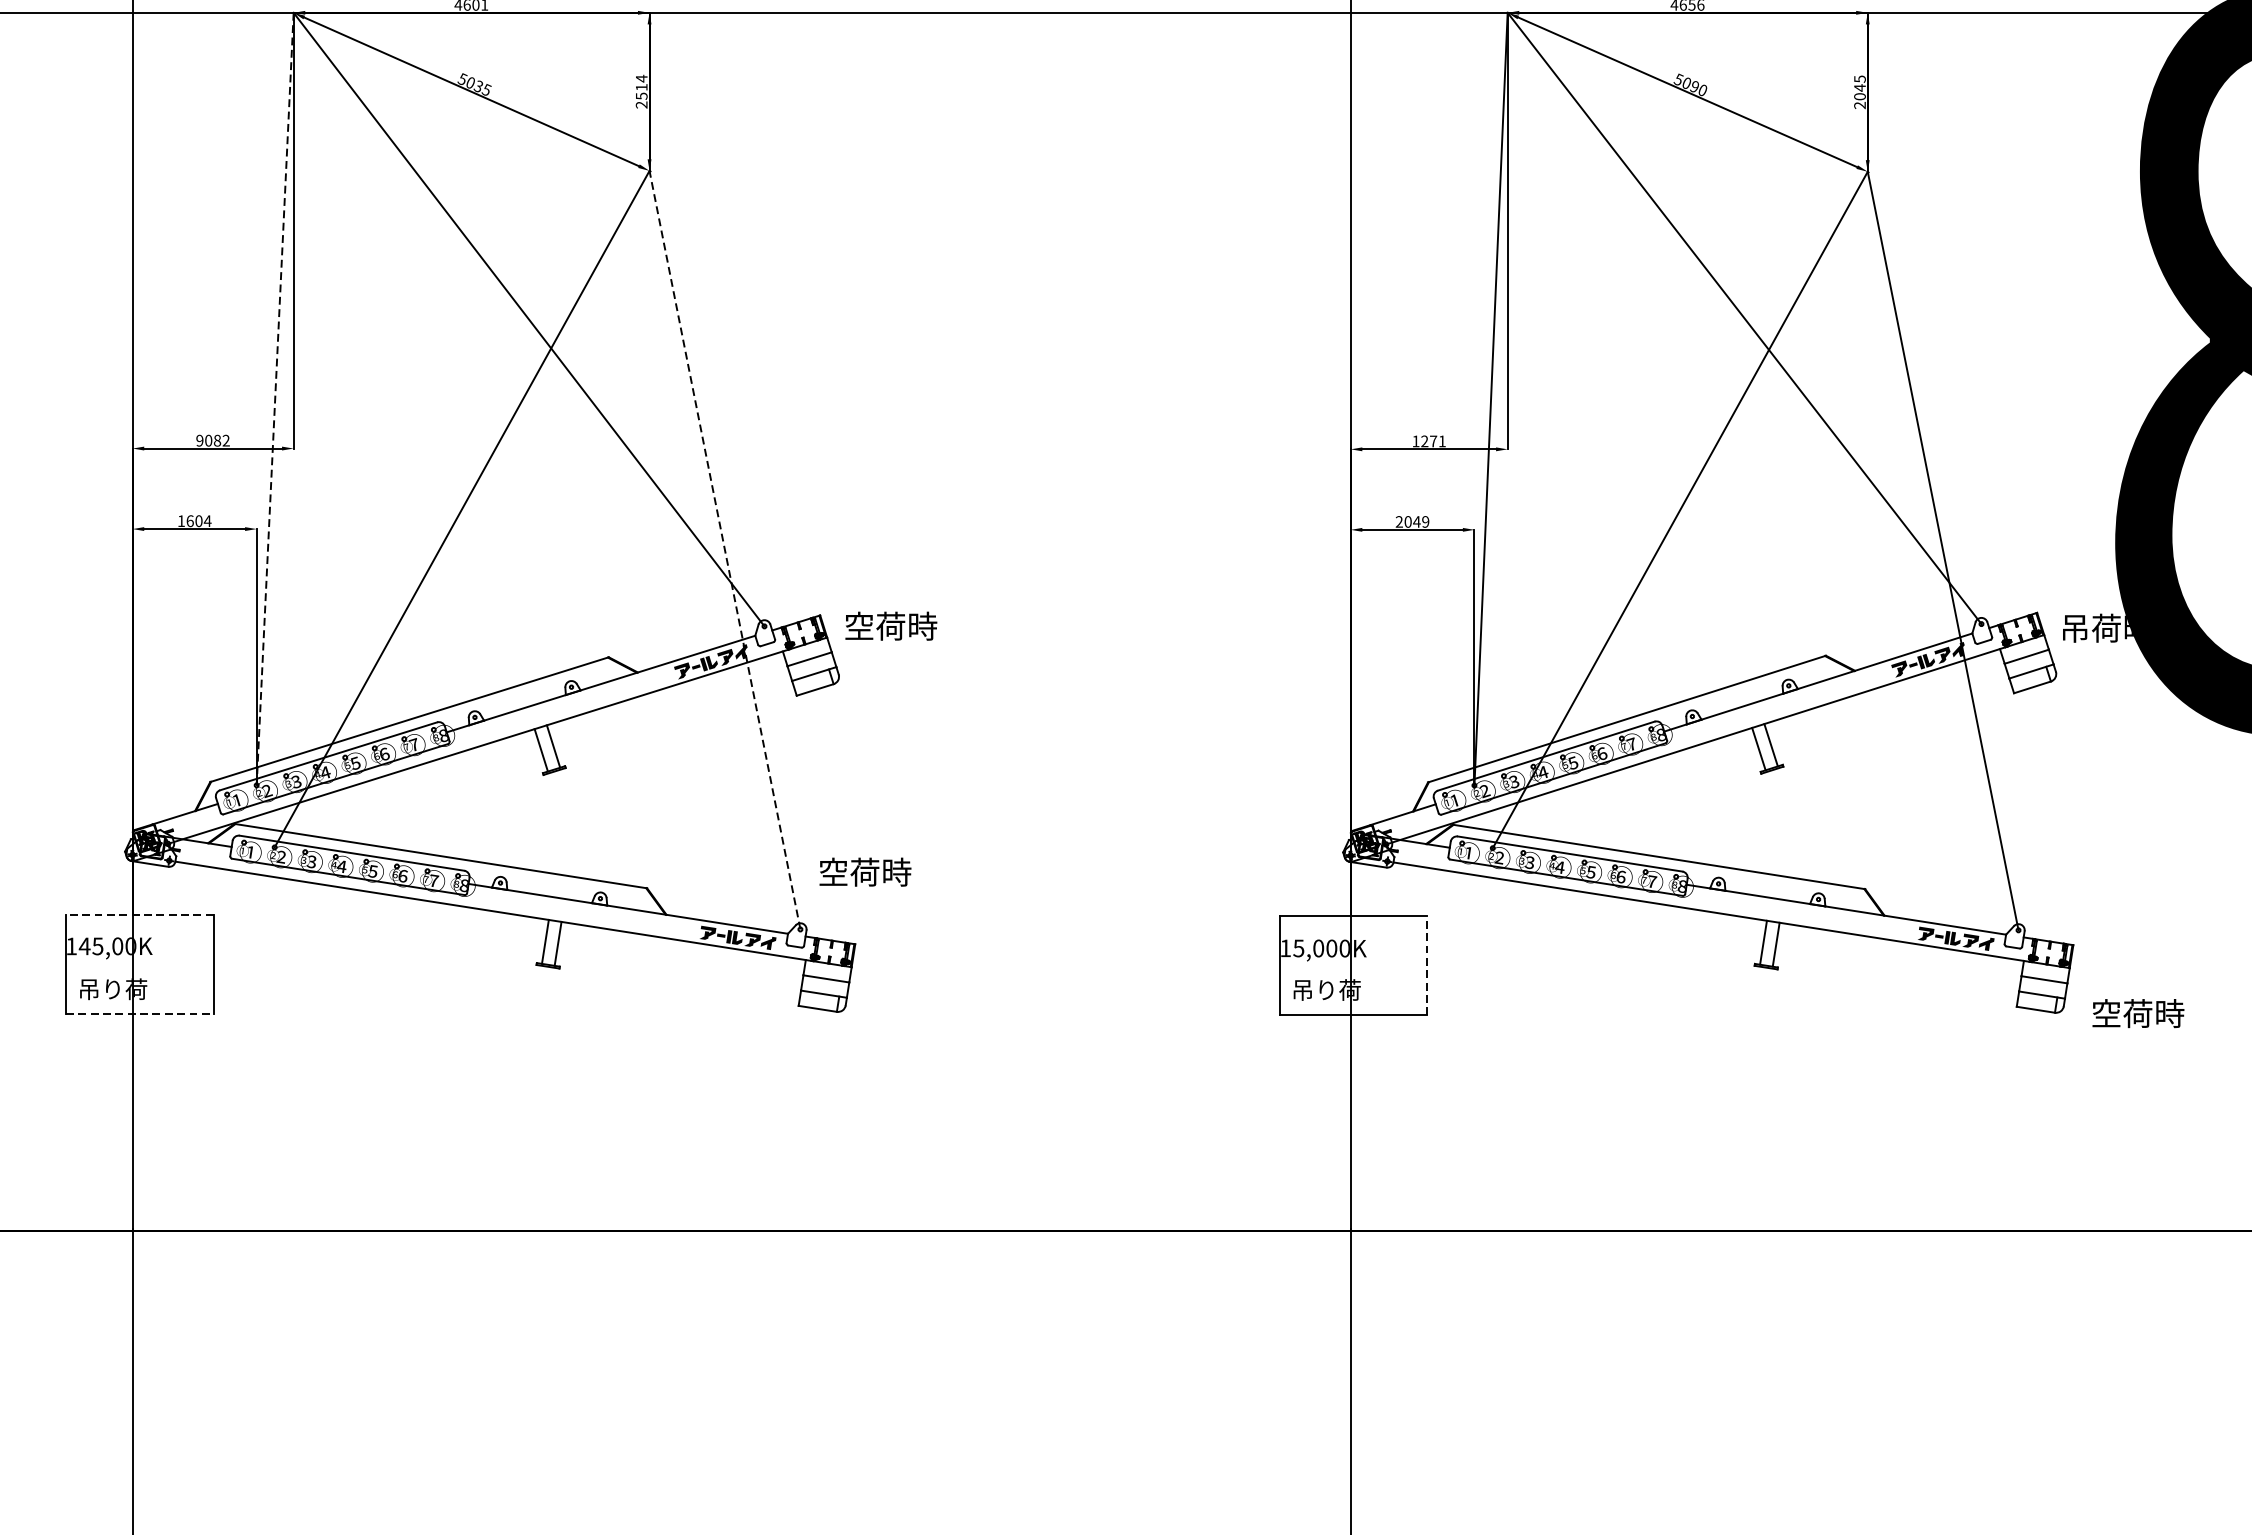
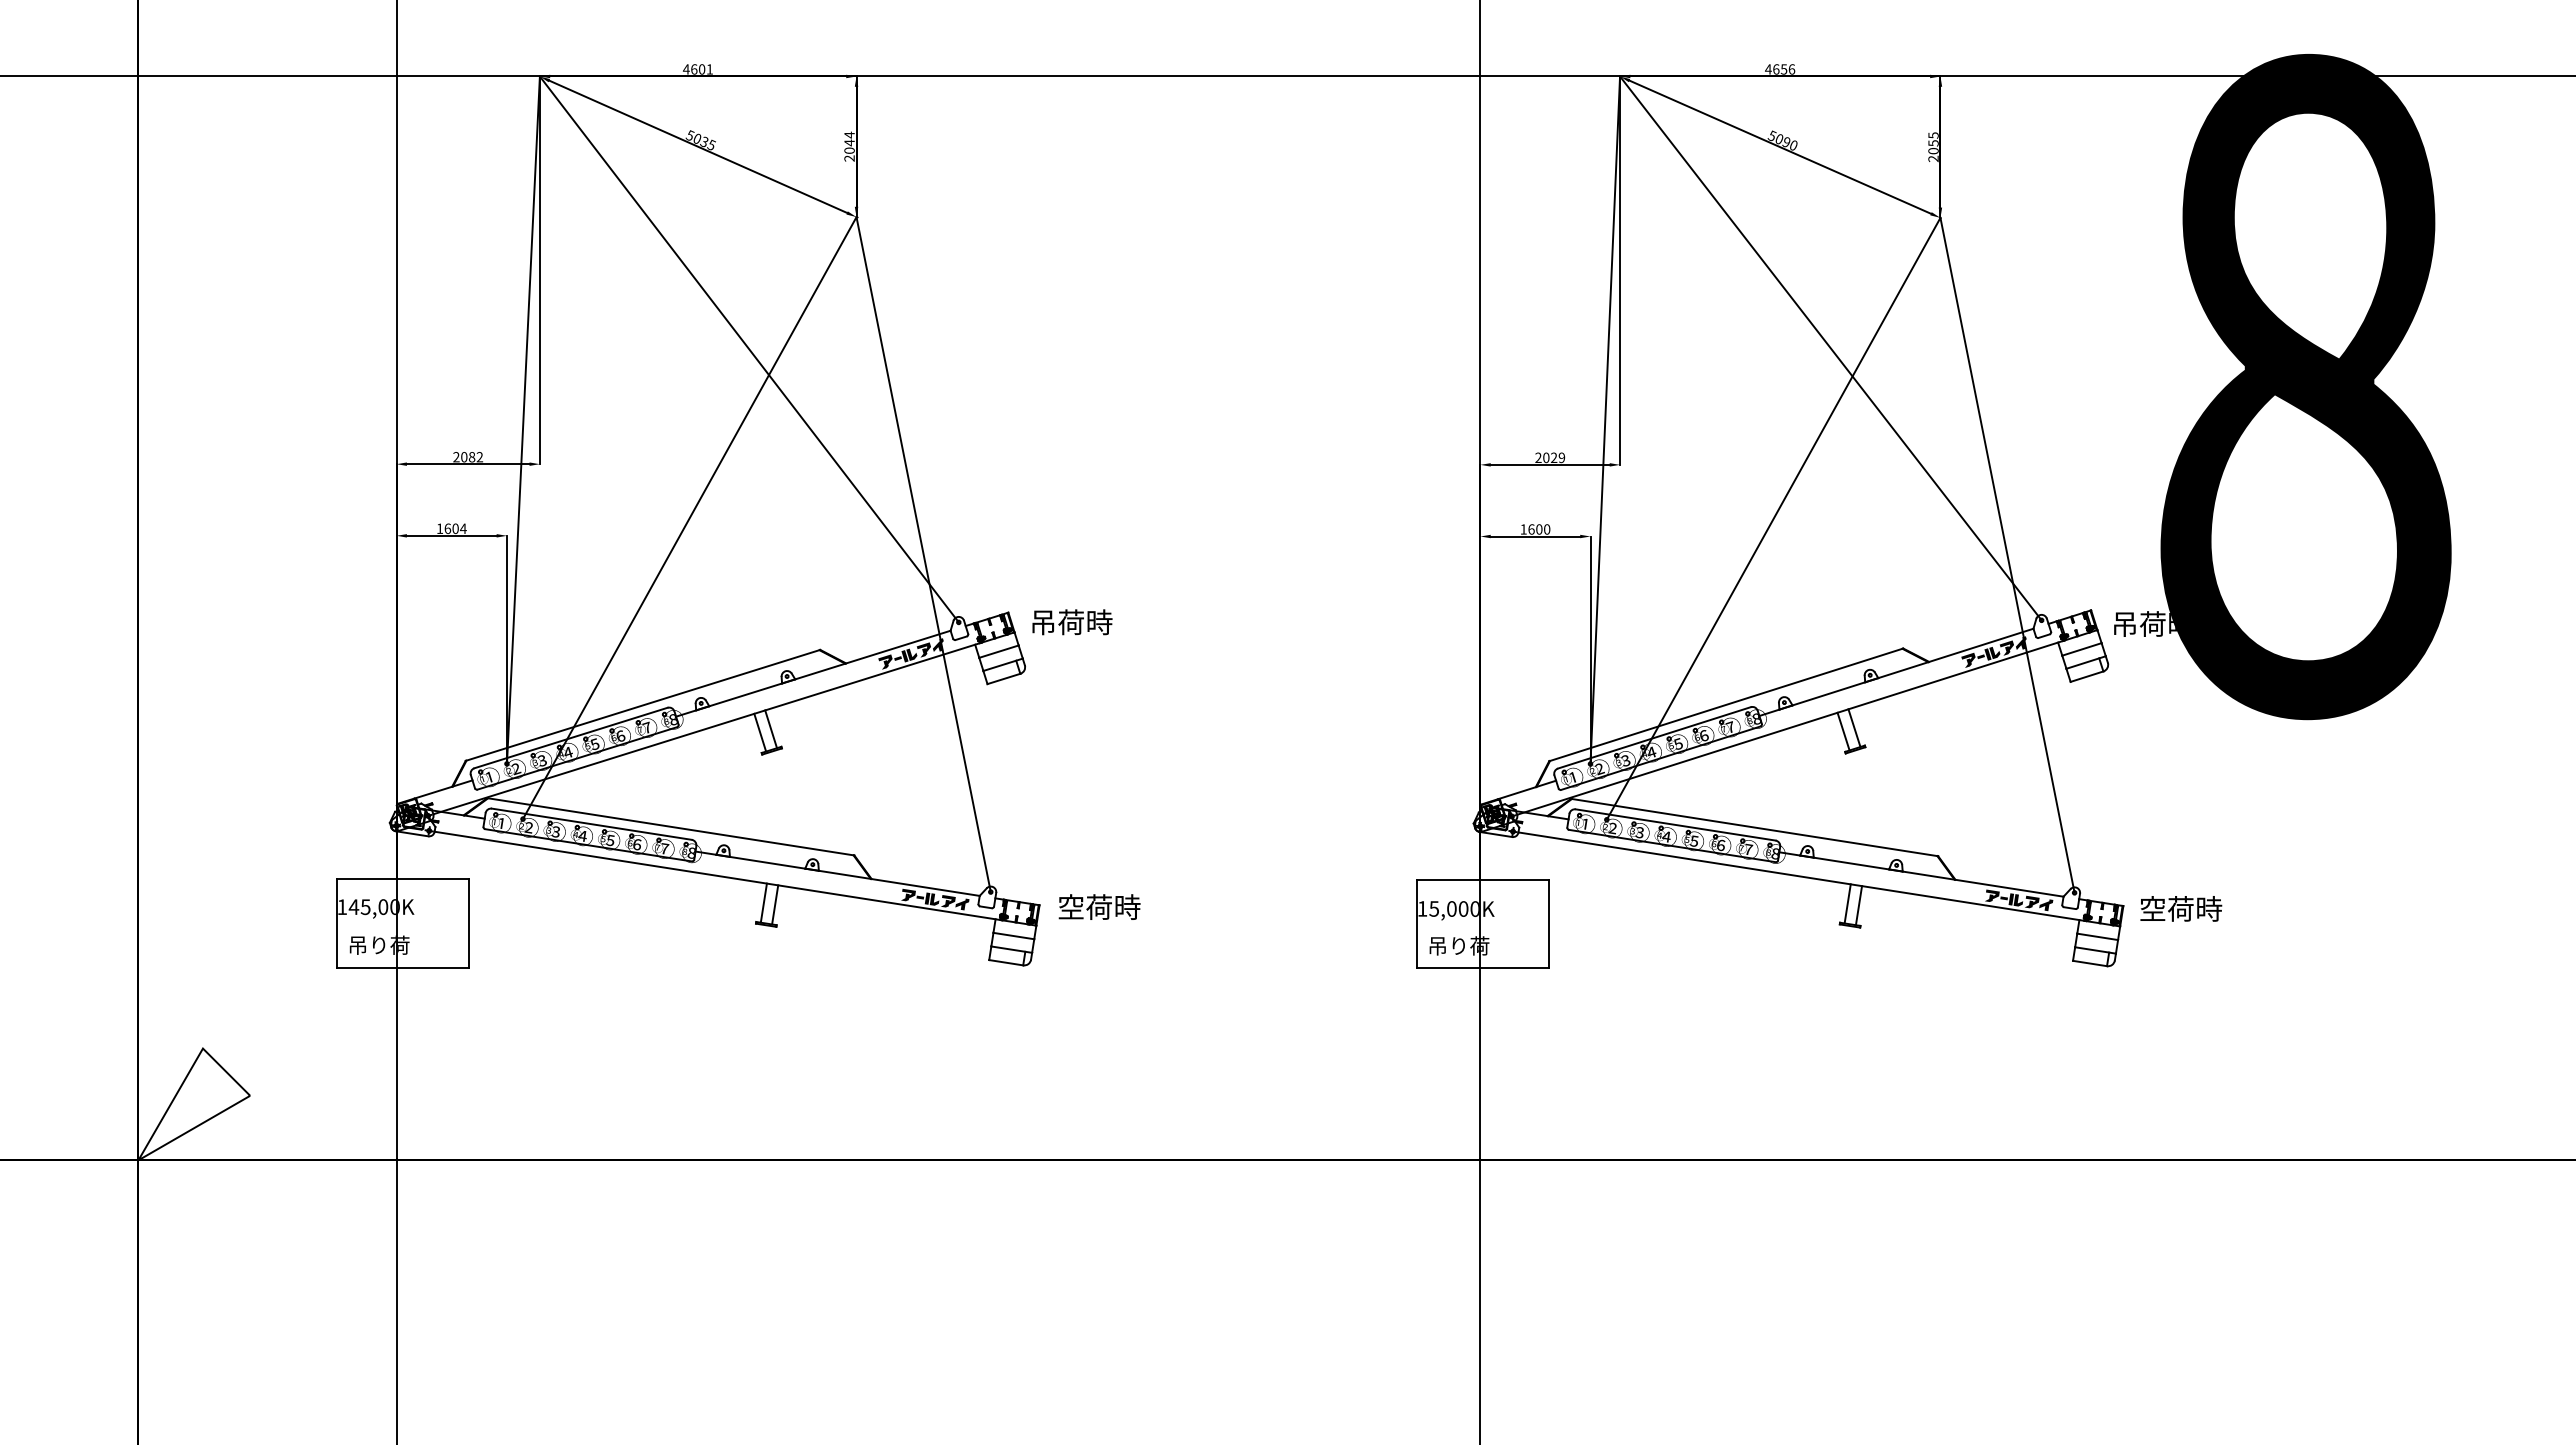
text: (1859, 87) -> (1933, 142), 2045 -> 2055
text: (641, 91) -> (849, 146), 2514 -> 2044
line: (275, 399) -> (523, 420), dashed -> solid
text: (199, 441) -> (456, 457), 9082 -> 2082
text: (1429, 441) -> (1550, 457), 1271 -> 2029
text: (1412, 521) -> (1535, 529), 2049 -> 1600
line: (724, 550) -> (923, 554), dashed -> solid
text: (858, 626) -> (1042, 622), 空荷時 -> 吊荷時
text: (865, 871) -> (1099, 906), moved
line: (140, 915) -> (403, 879), dashed -> solid
line: (1427, 964) -> (1548, 923), dashed -> solid
text: (2138, 1013) -> (2181, 908), moved
line: (140, 1014) -> (403, 967), dashed -> solid

